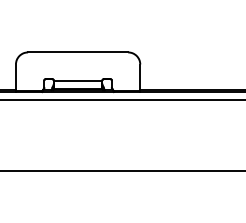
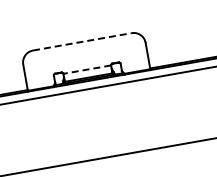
line: (78, 52) -> (82, 41), solid -> dashed
line: (77, 80) -> (86, 69), solid -> dashed

